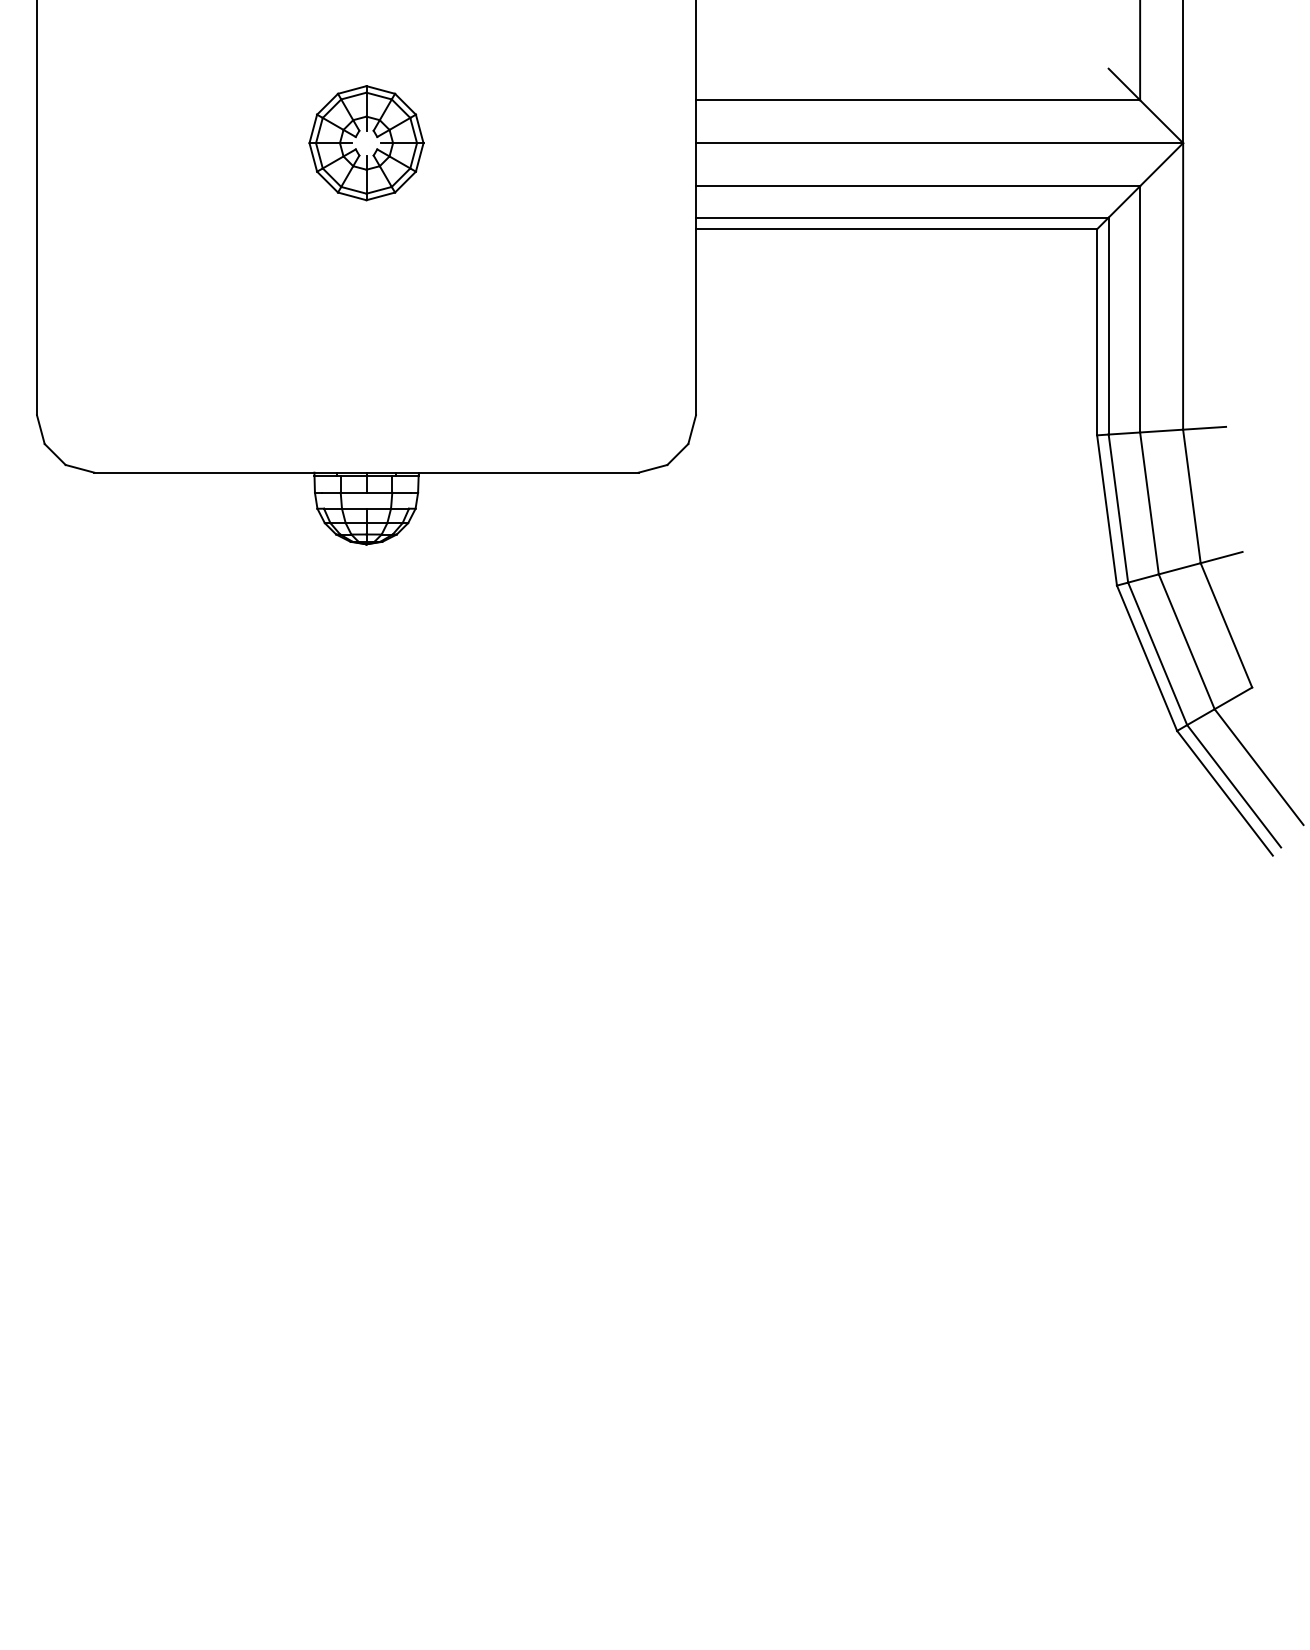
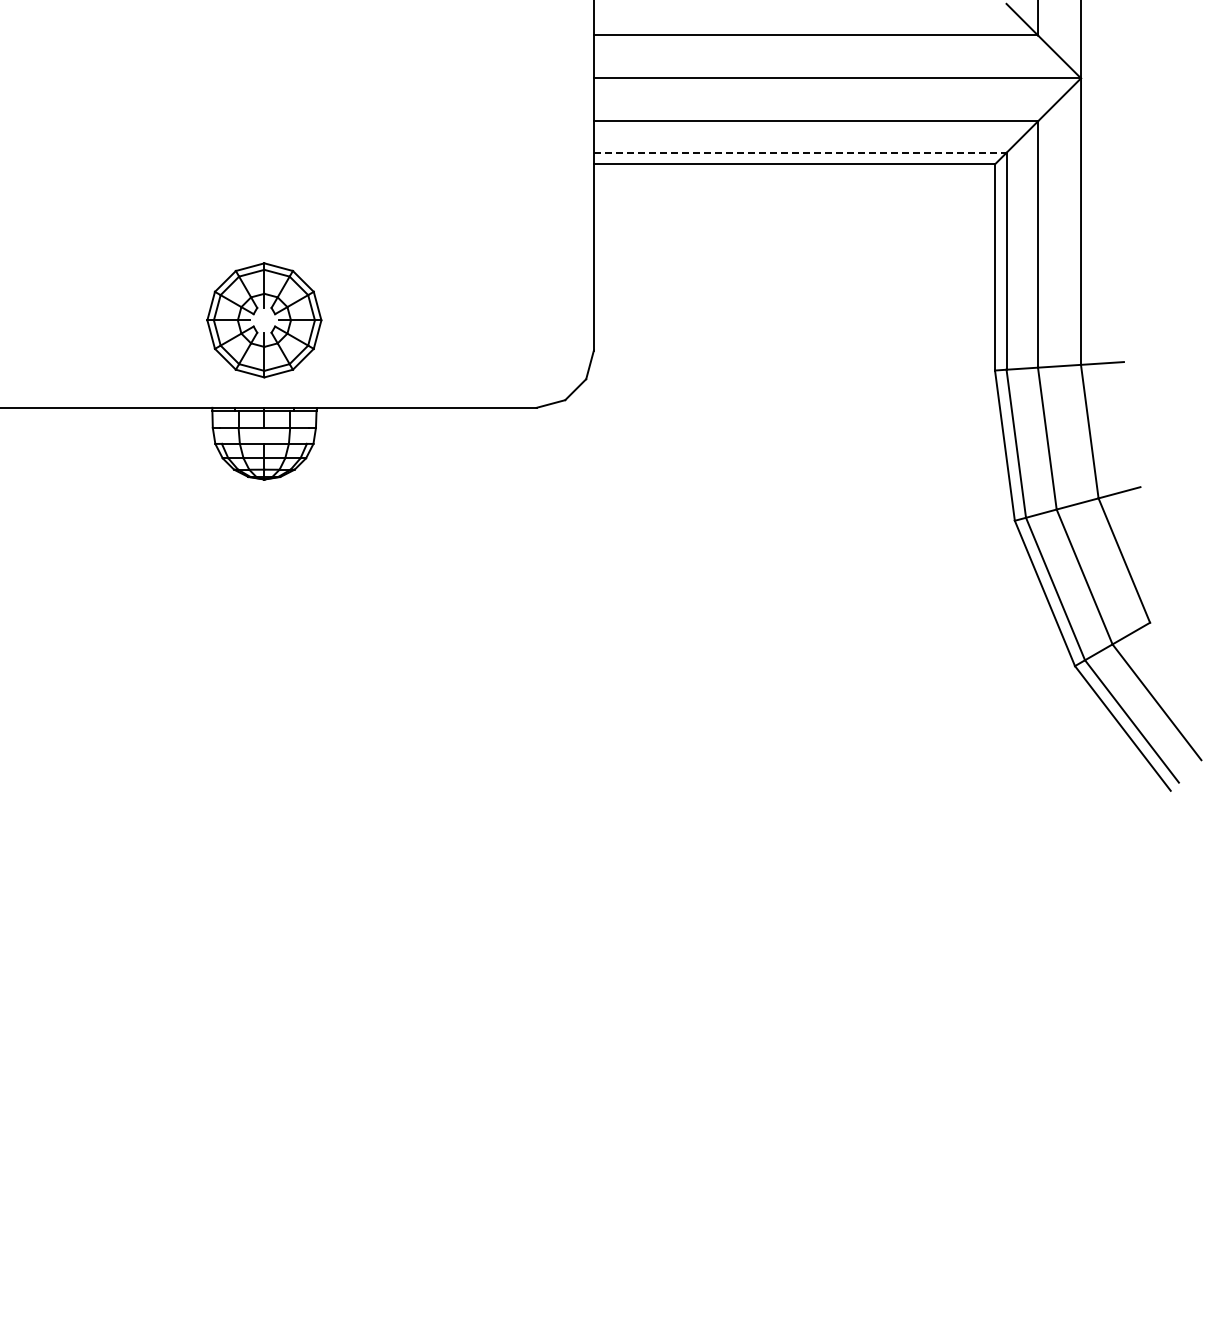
part: (366, 143) -> (264, 320), moved
line: (902, 217) -> (800, 152), solid -> dashed

